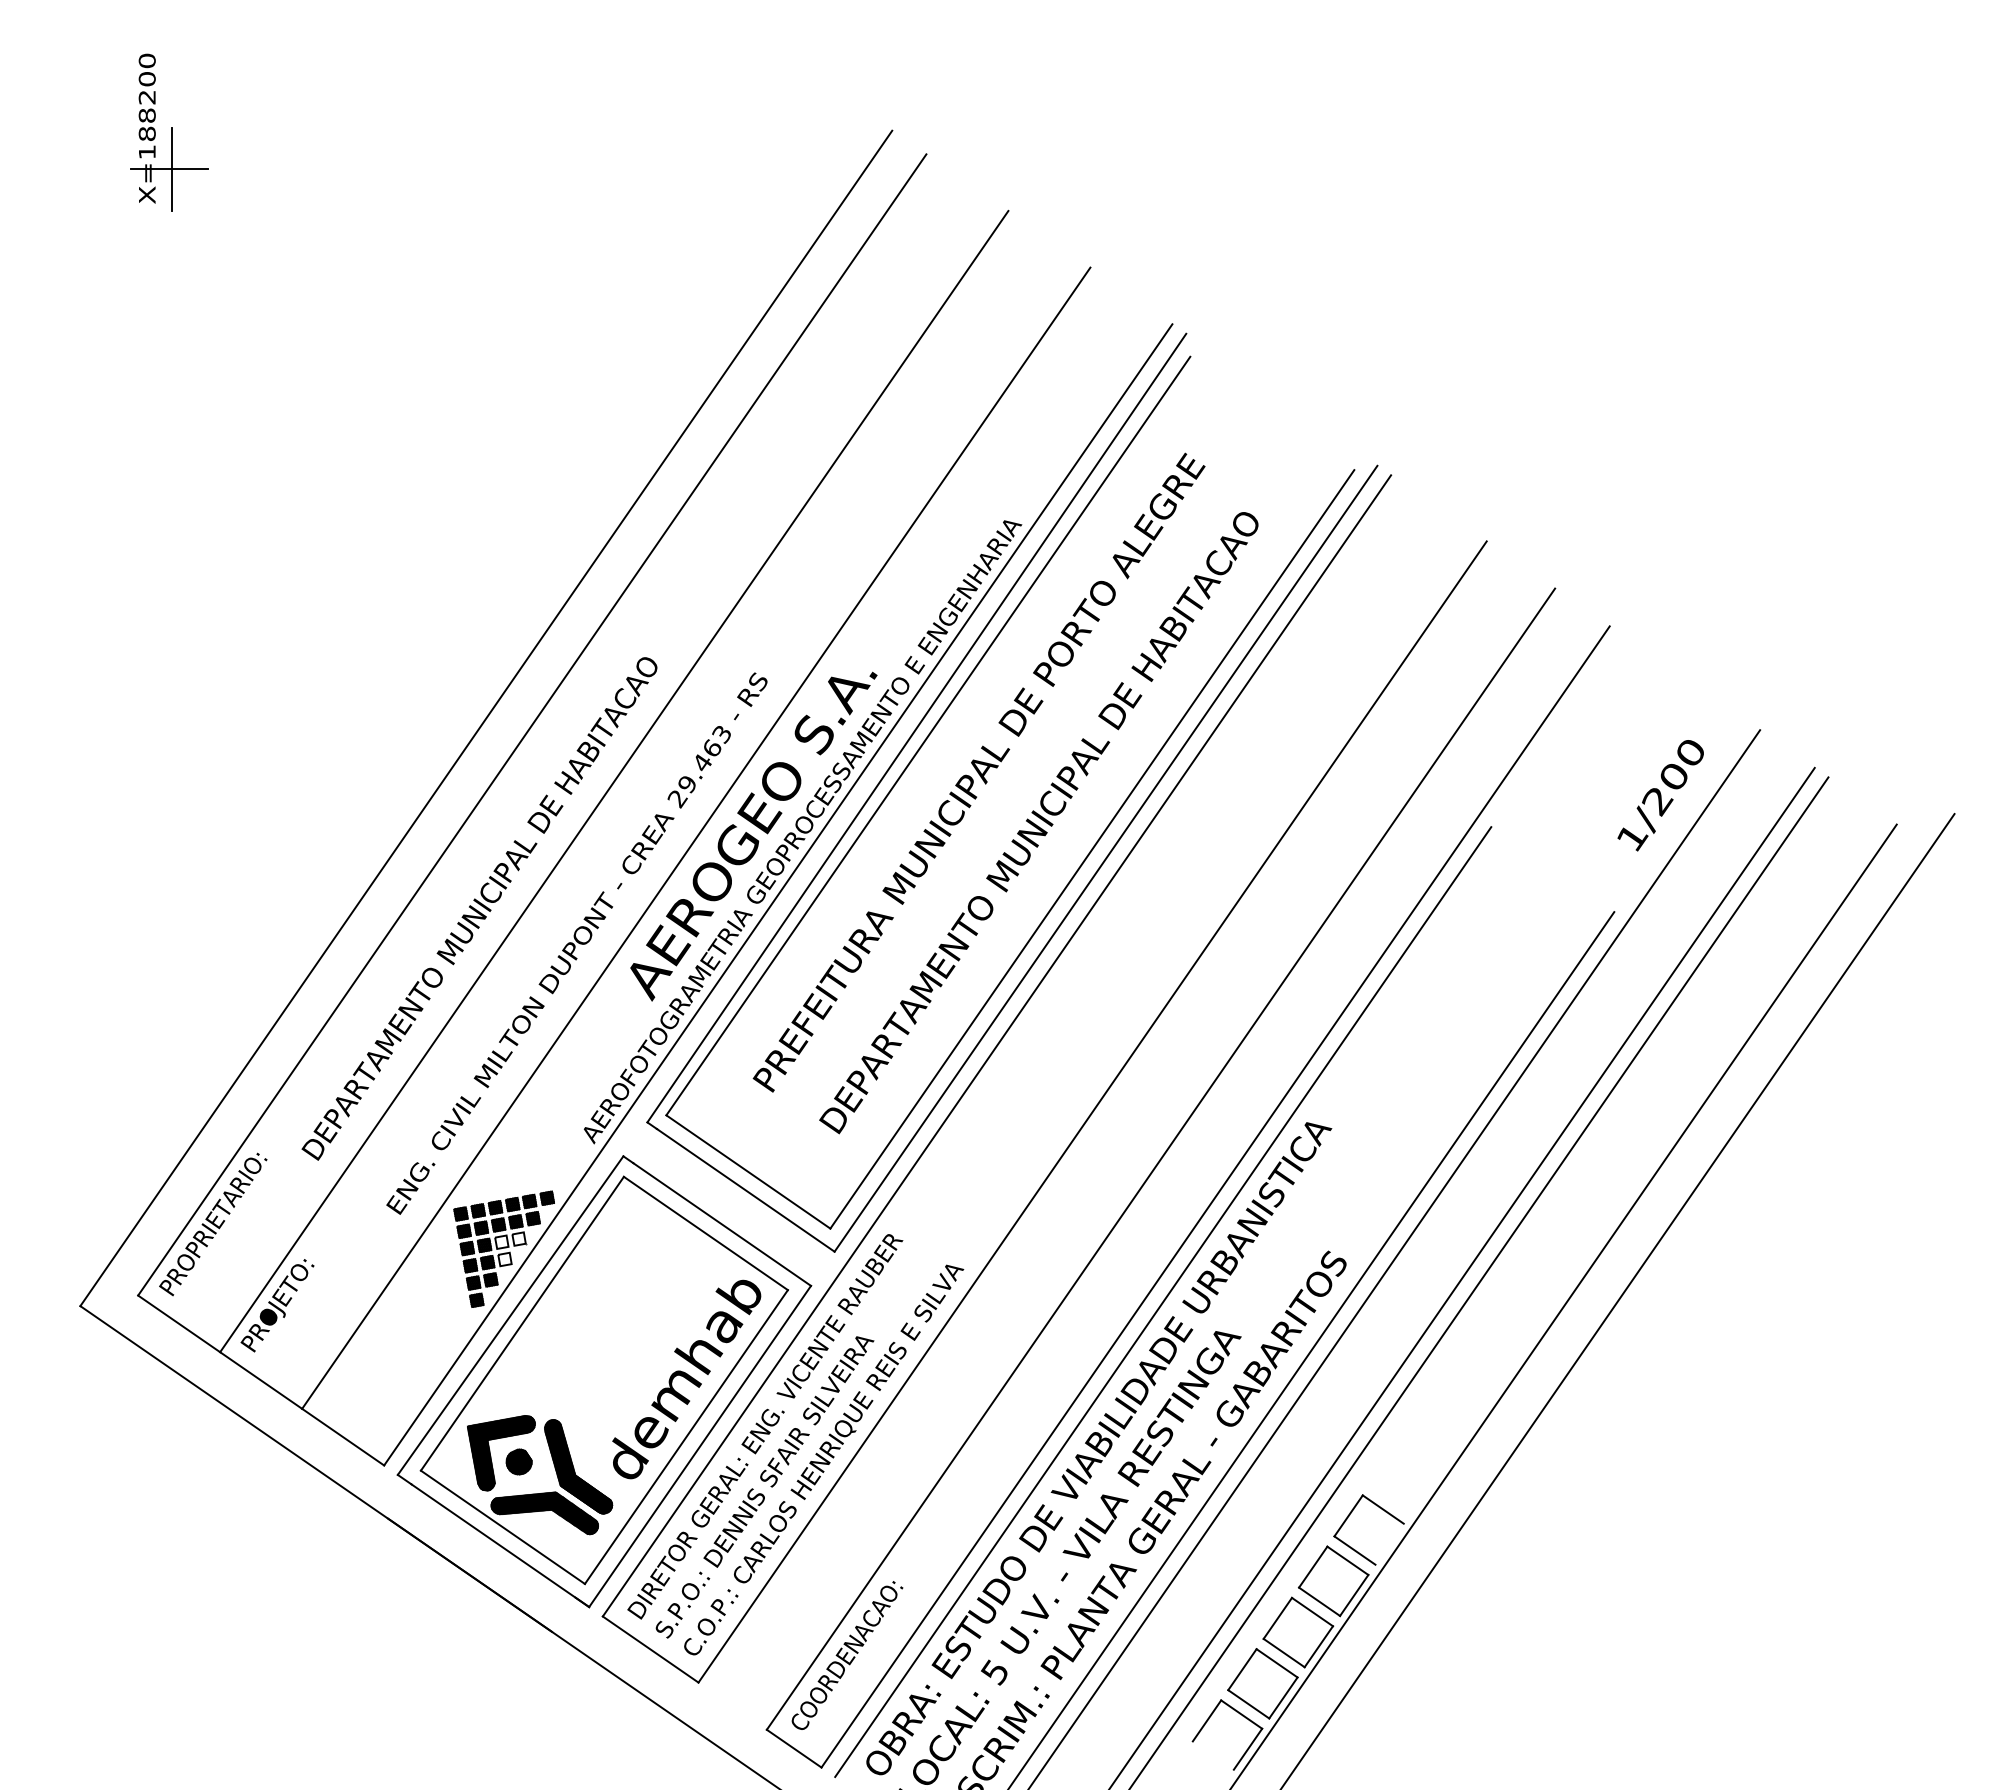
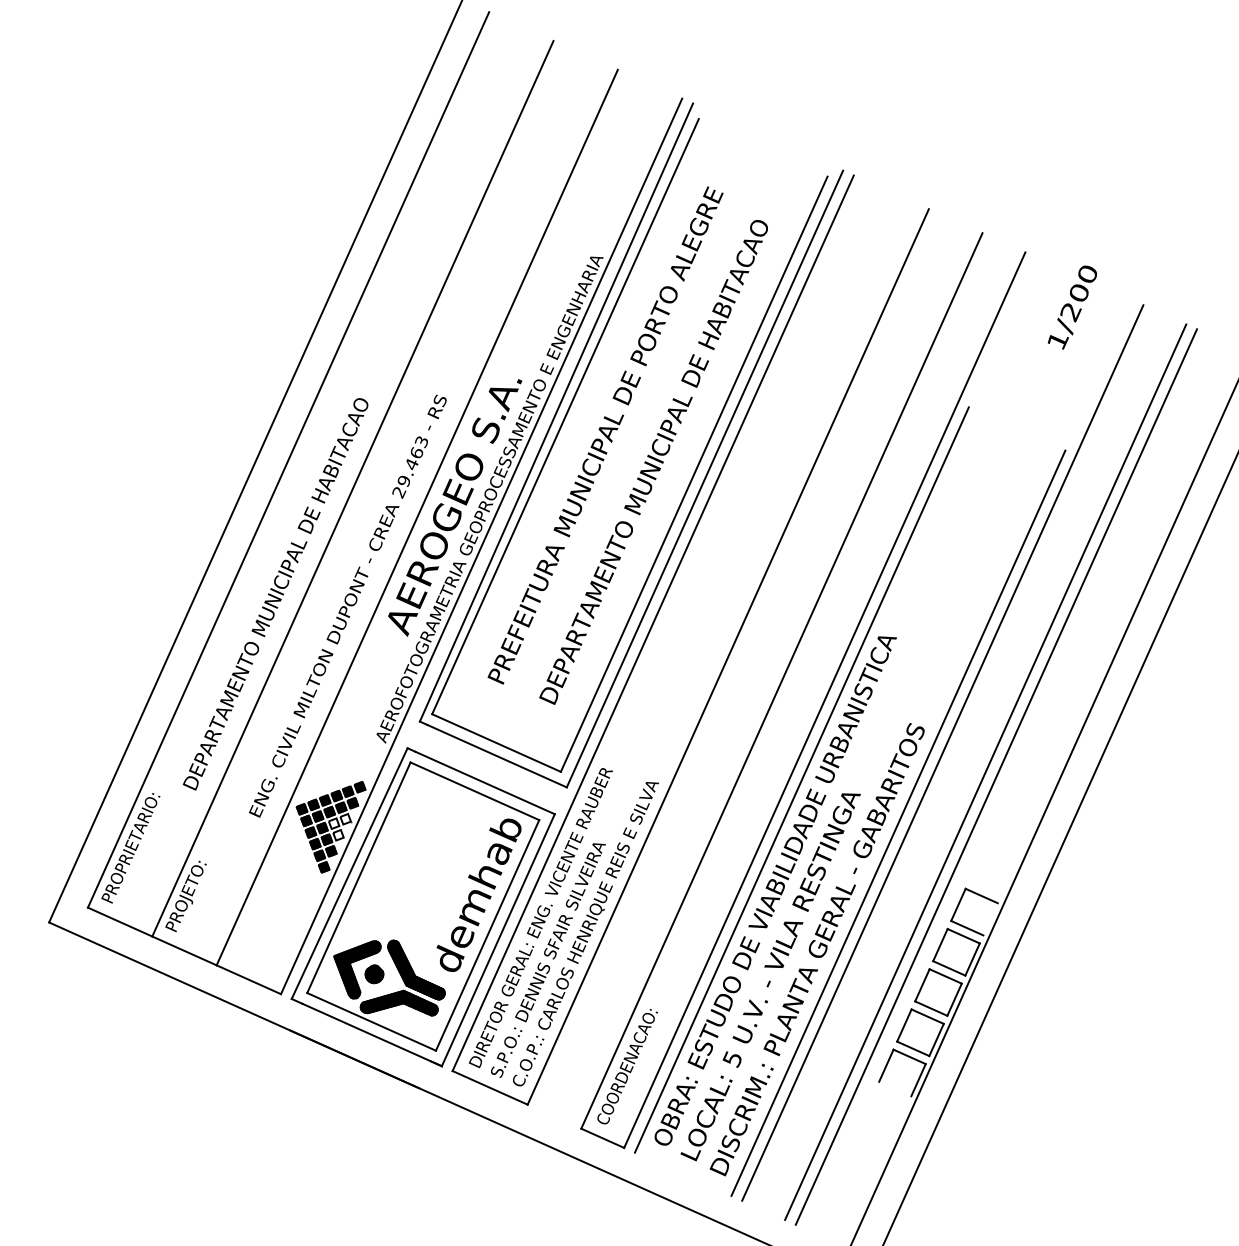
text: (1660, 795) -> (1072, 307), moved

